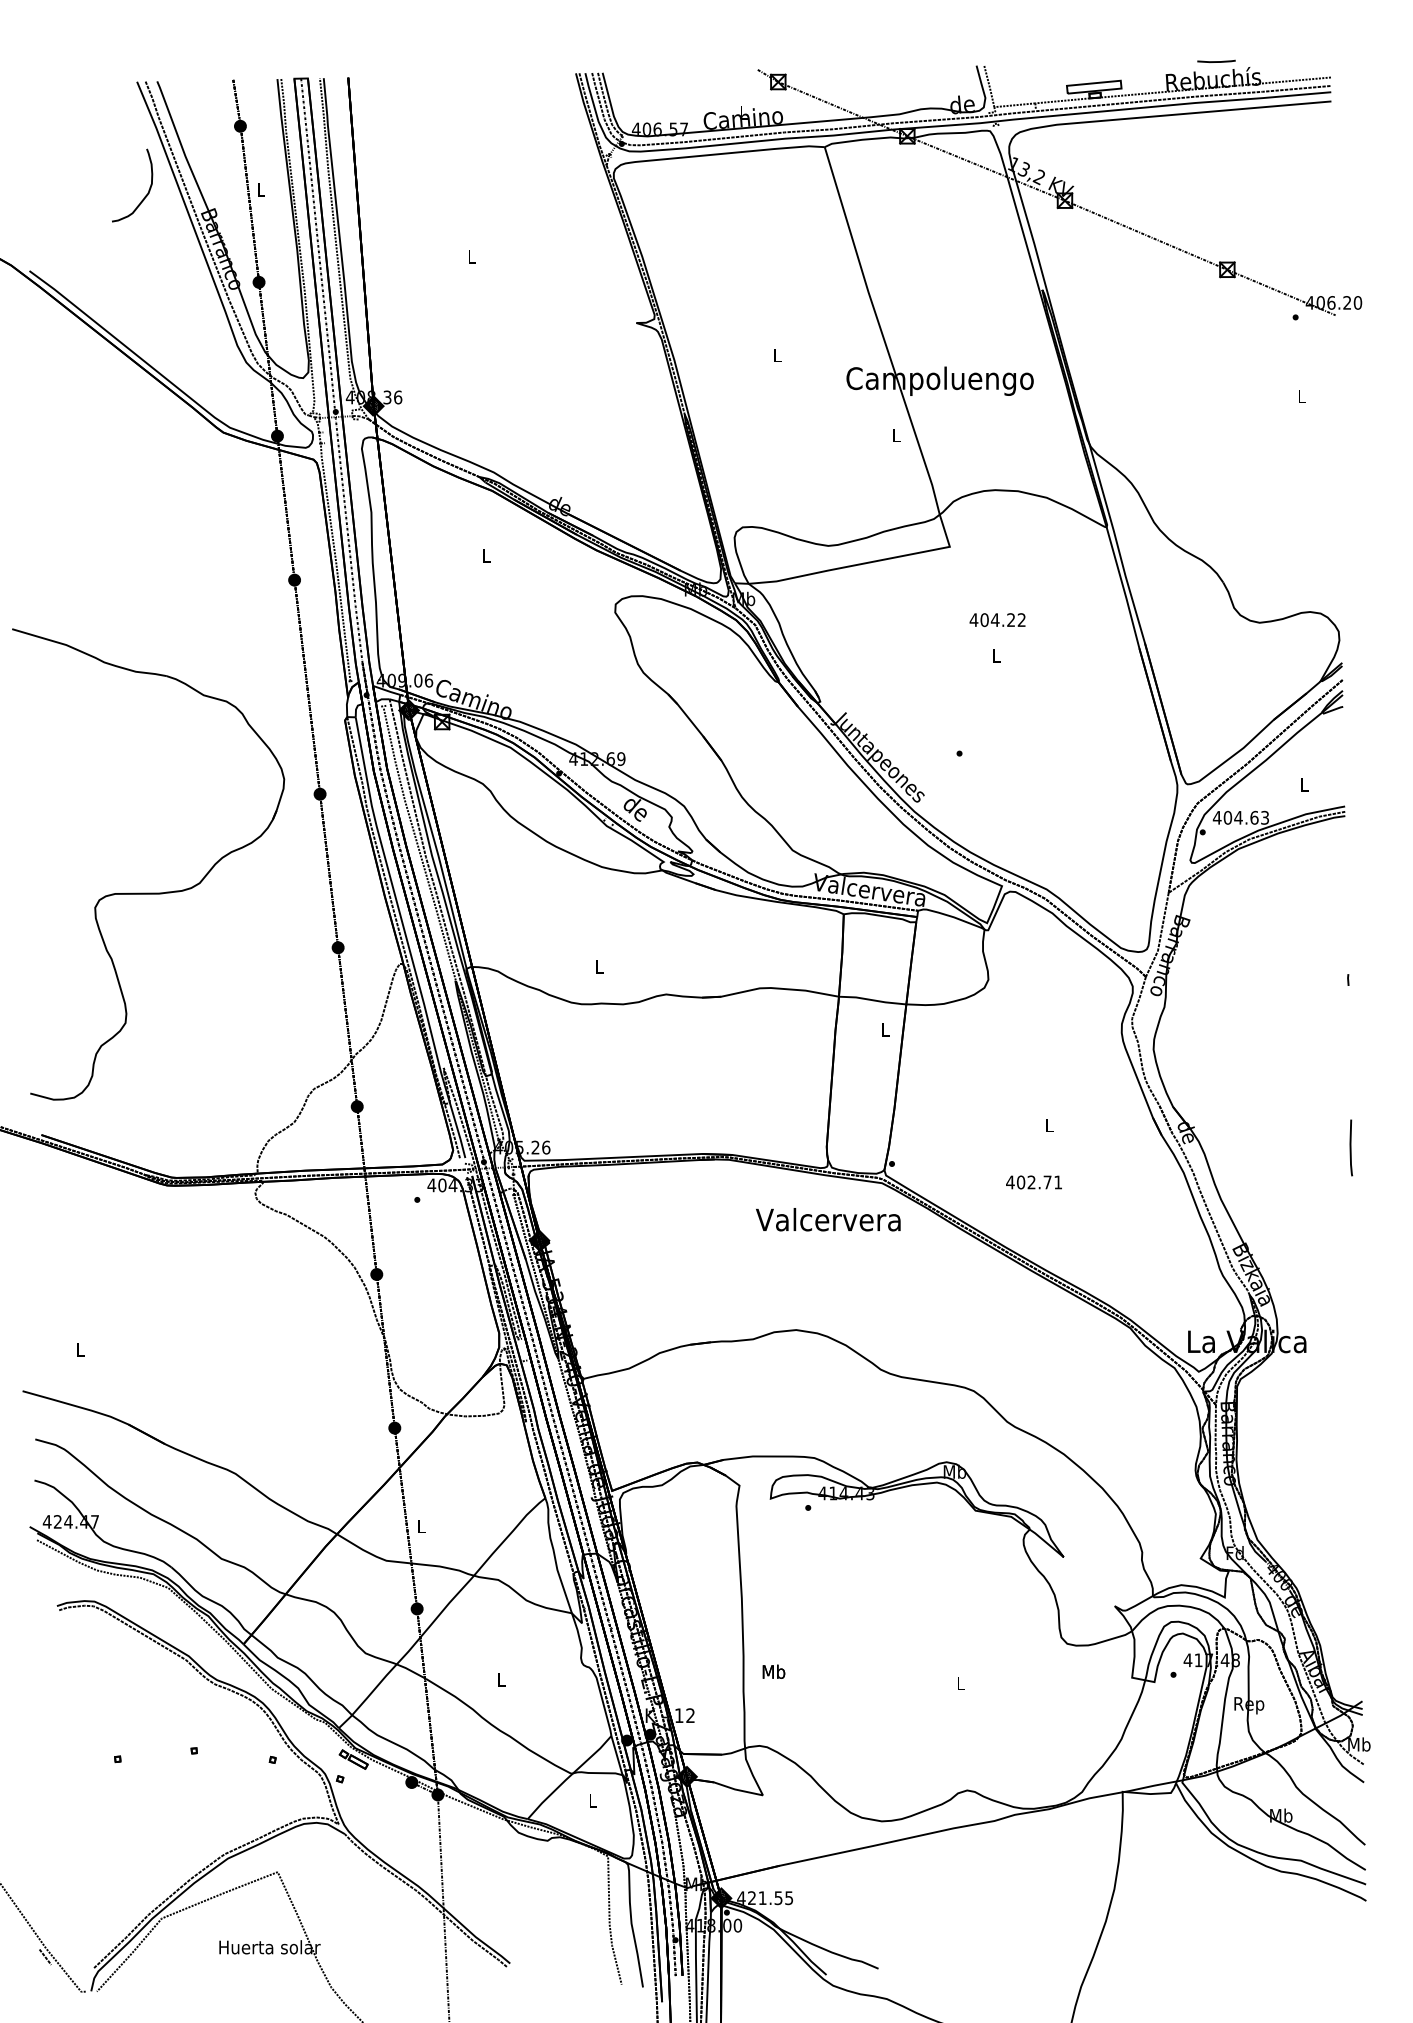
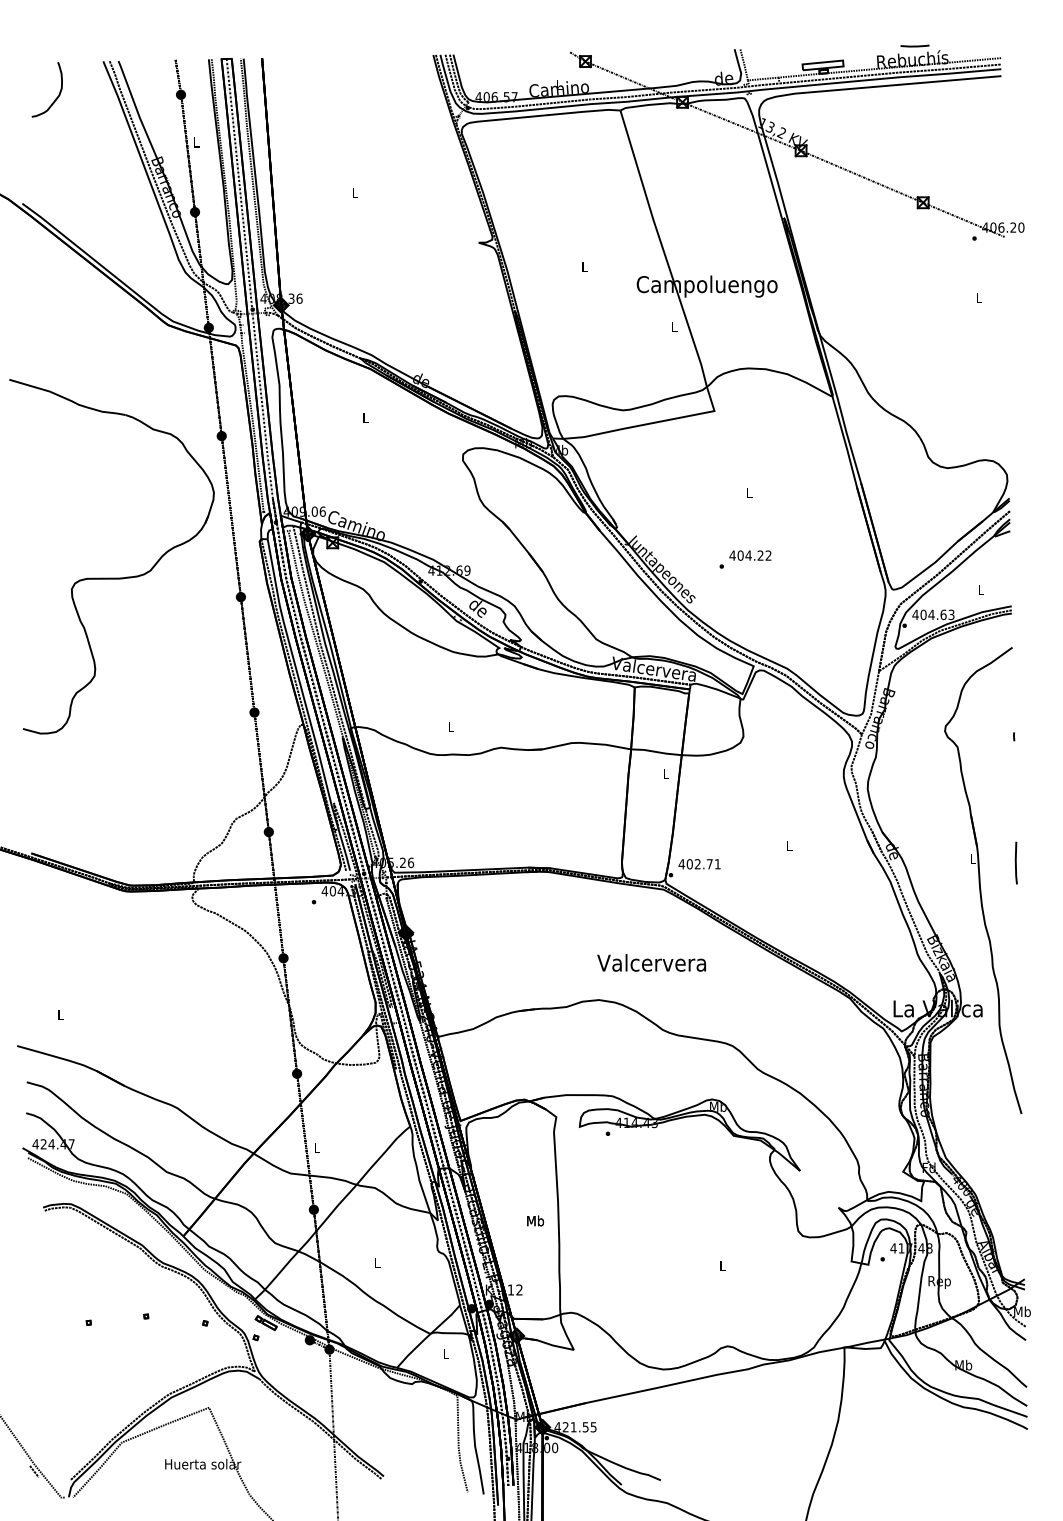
curve: (144, 196) -> (56, 97), moved
text: (997, 619) -> (750, 555), moved
part: (148, 892) -> (111, 577), moved
part: (1306, 1170) -> (982, 880), added
text: (1033, 1182) -> (699, 864), moved
text: (828, 1219) -> (651, 962), moved
text: (773, 1671) -> (535, 1220), moved

